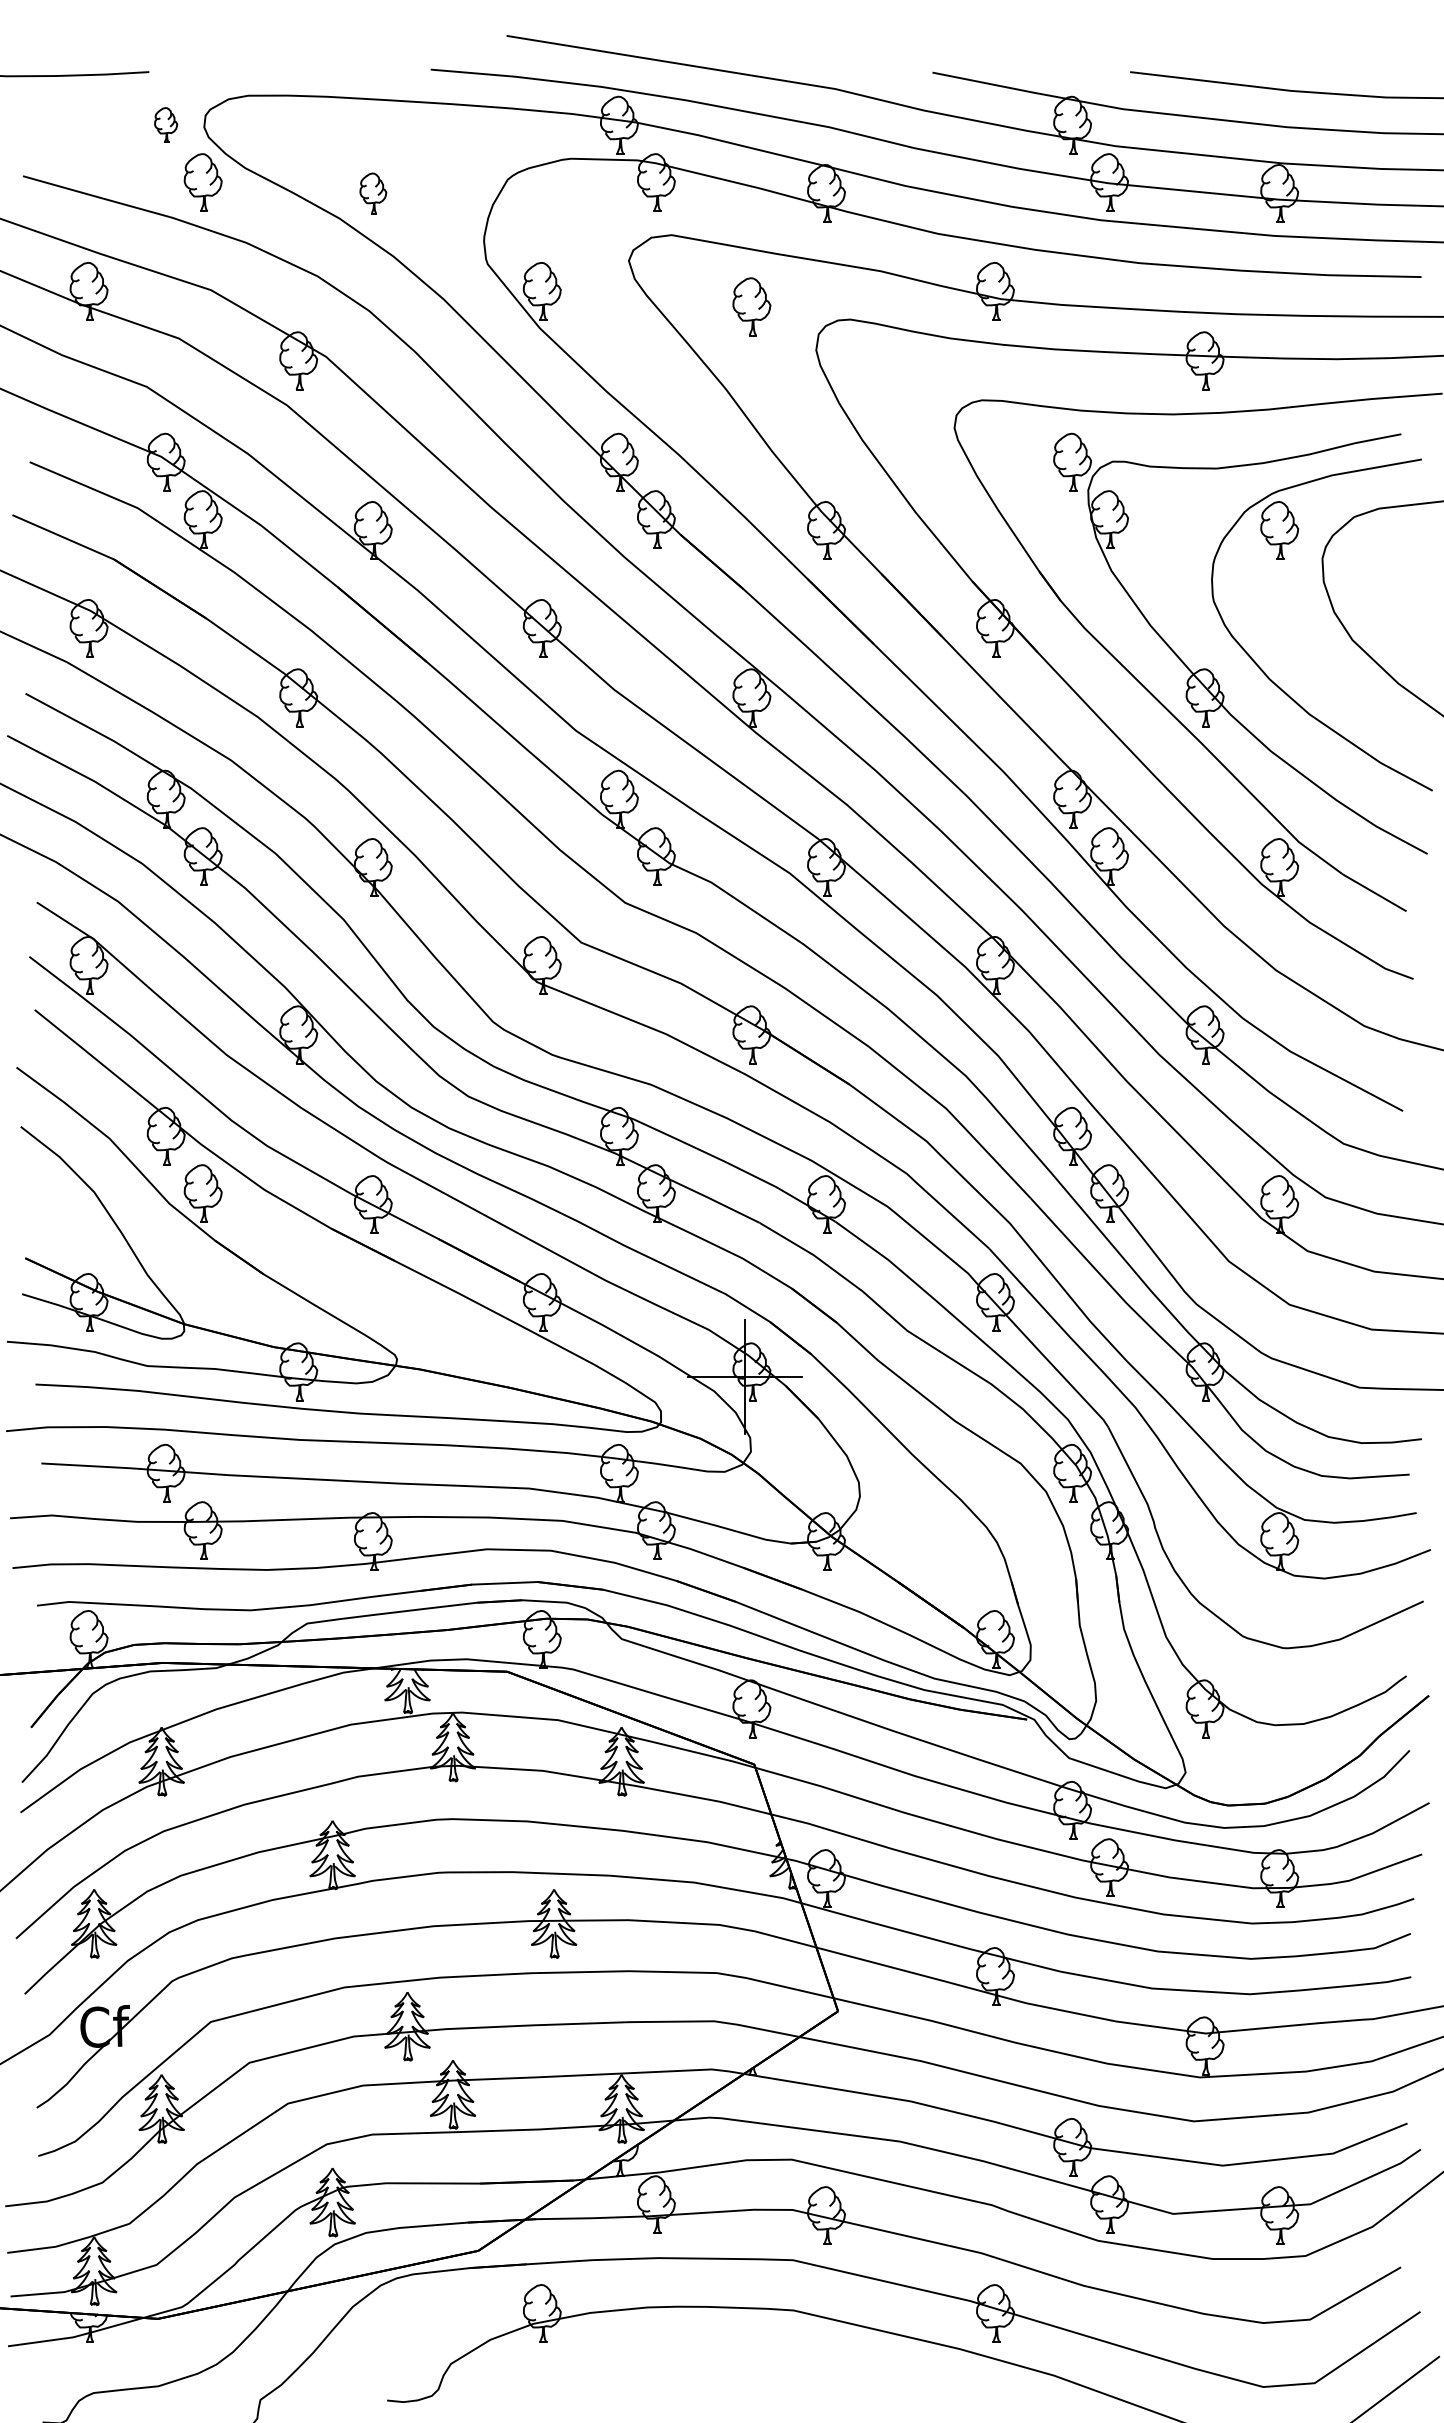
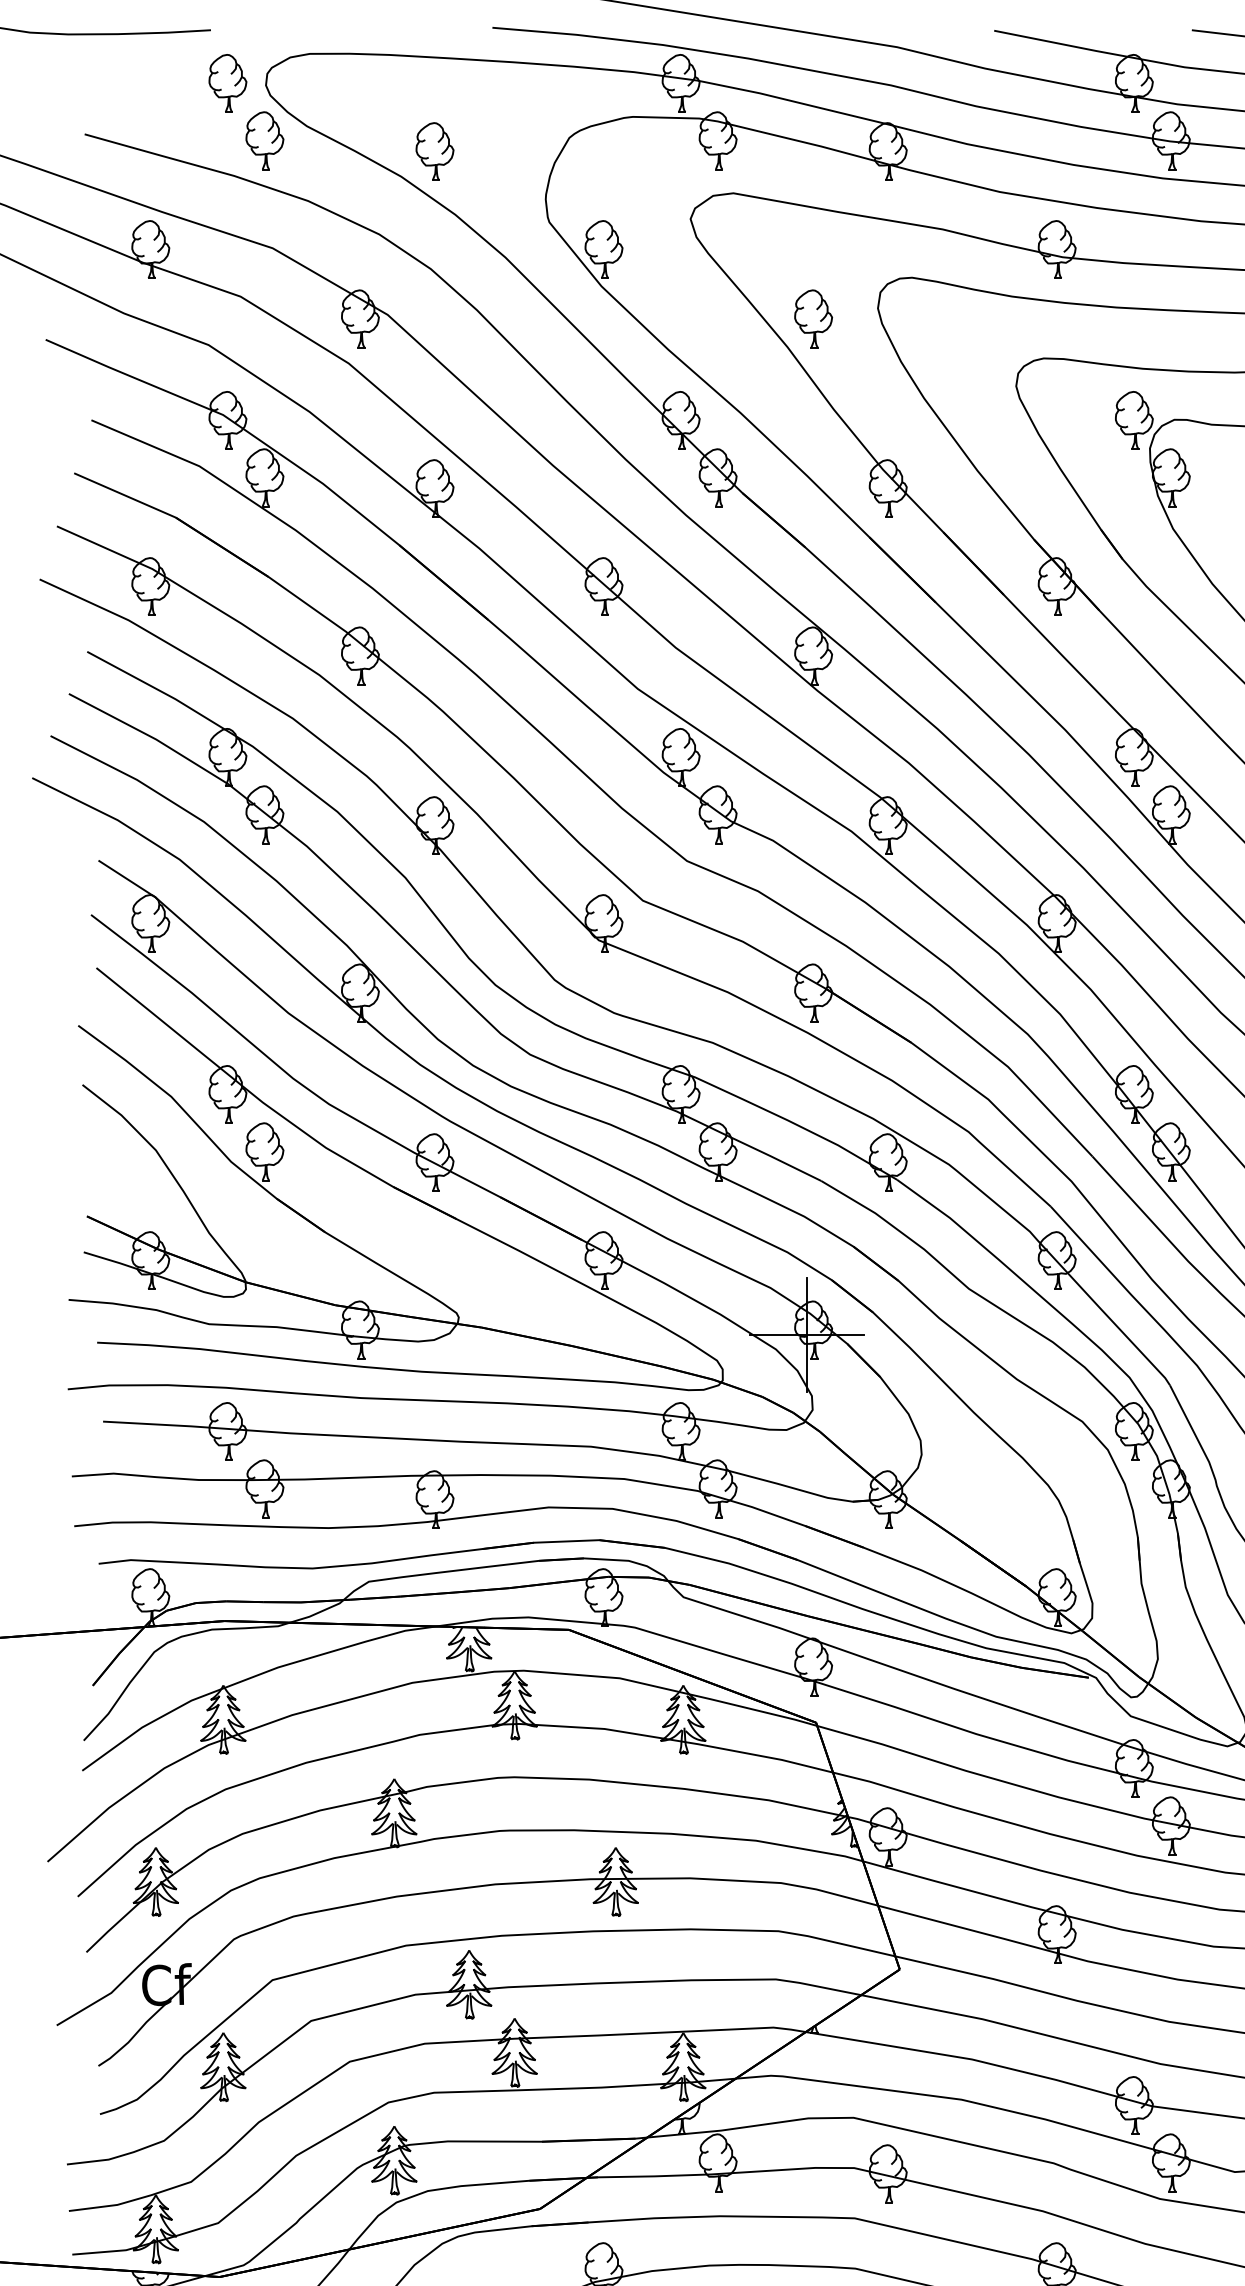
part: (165, 124) -> (227, 82), size x1.67
part: (373, 193) -> (435, 151), size x1.43
part: (751, 306) -> (813, 318), moved

